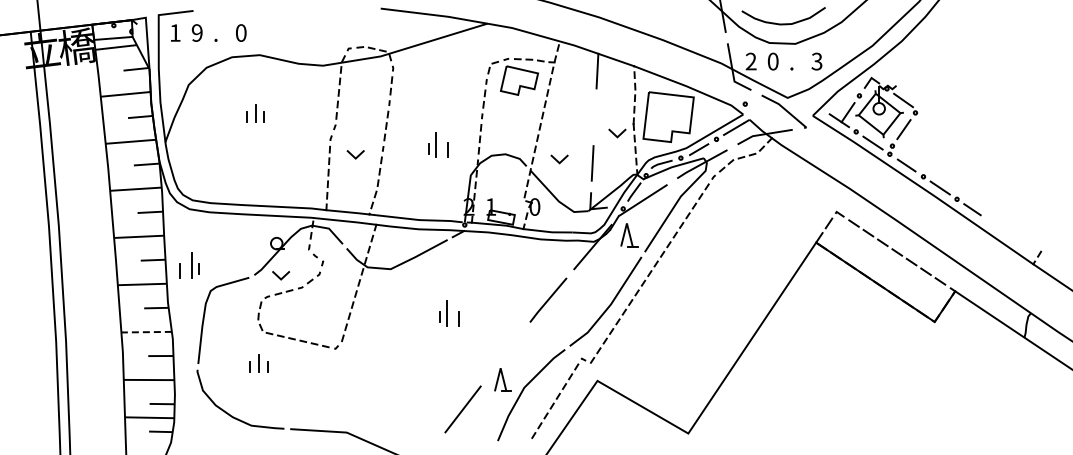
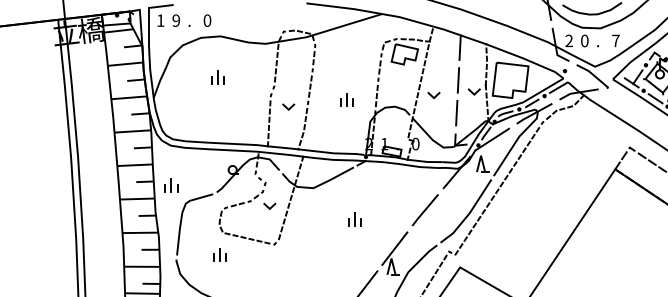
text: (816, 61) -> (615, 40), 3 -> 7
line: (594, 116) -> (458, 79), added
part: (441, 144) -> (349, 99), size x0.71
line: (558, 160) -> (433, 96), moved
part: (185, 265) -> (167, 185), size x0.71
line: (282, 276) -> (270, 206), moved
part: (452, 313) -> (357, 219), size x0.71
line: (146, 332) -> (140, 233), dashed -> solid
line: (505, 354) -> (394, 248), added

